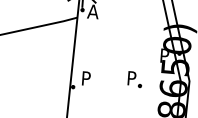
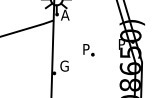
text: (87, 77) -> (64, 65), P -> G
part: (134, 80) -> (88, 50), moved

